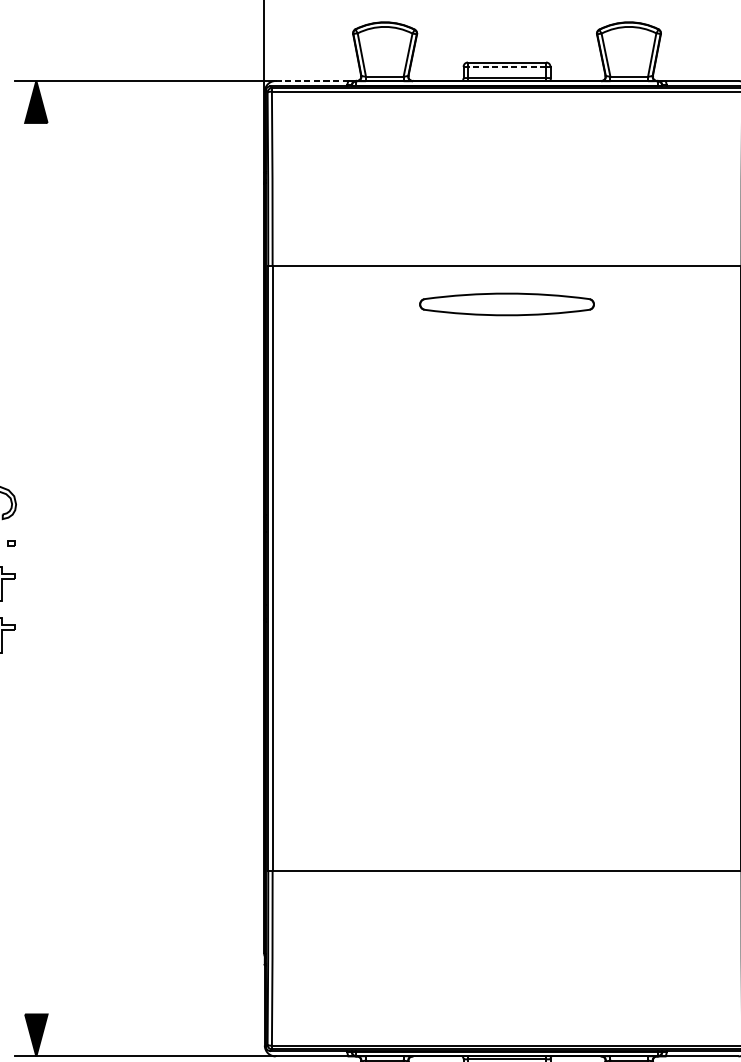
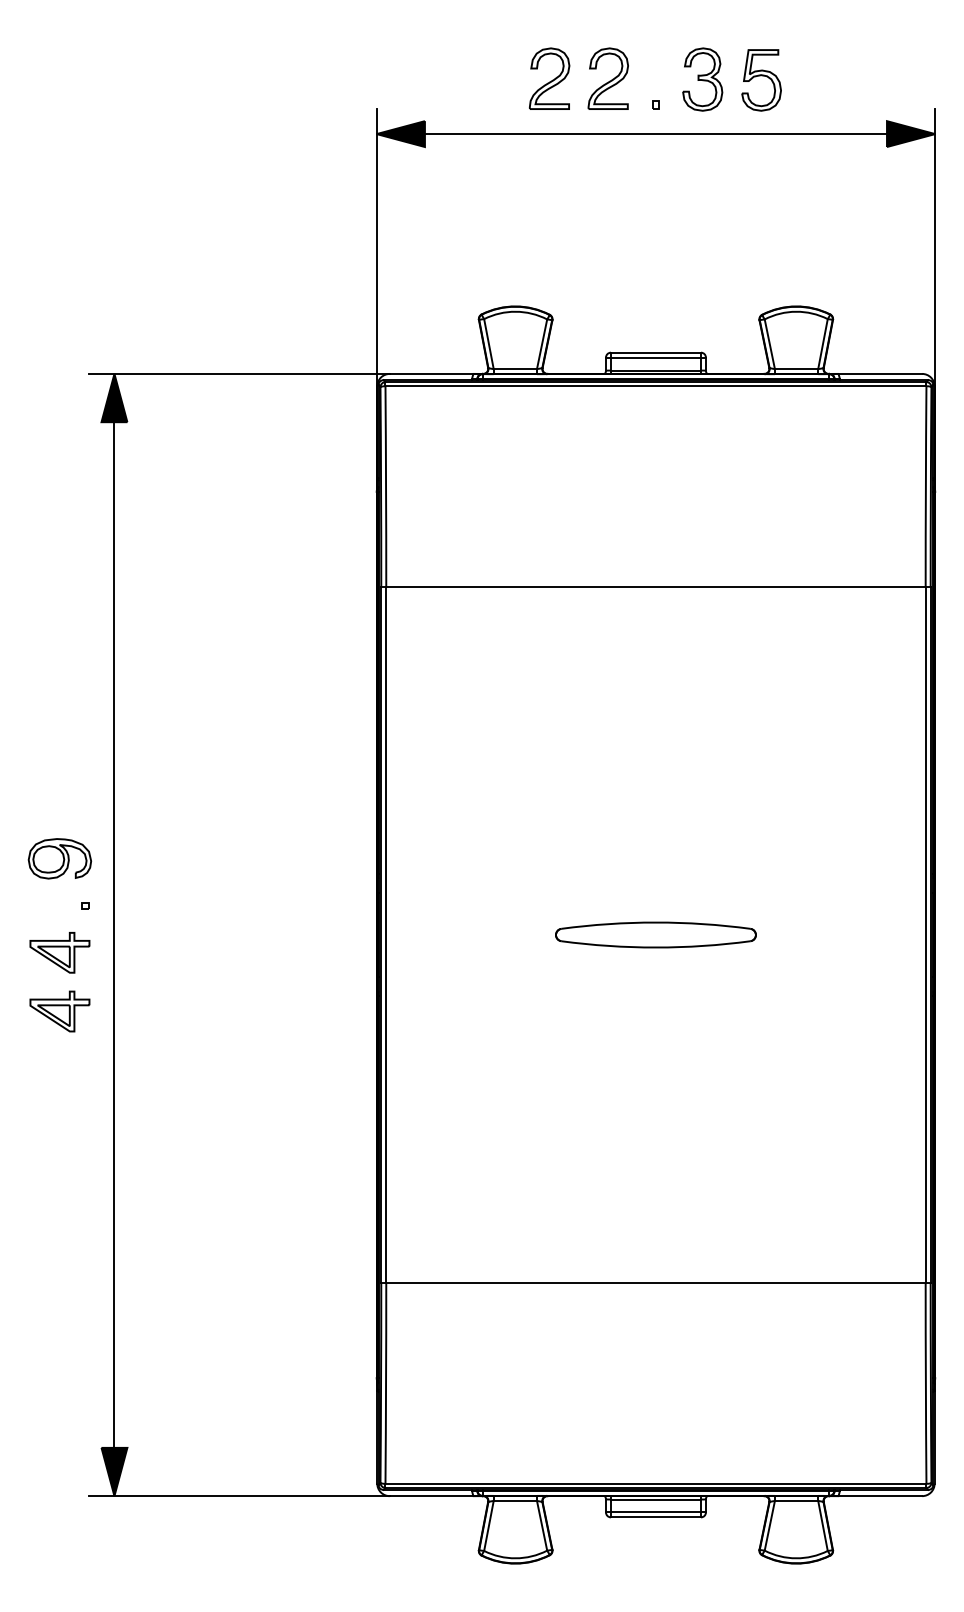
line: (506, 66) -> (655, 357), dashed -> solid
line: (311, 80) -> (431, 373), dashed -> solid
part: (506, 303) -> (655, 934), moved
line: (36, 568) -> (114, 934), added

